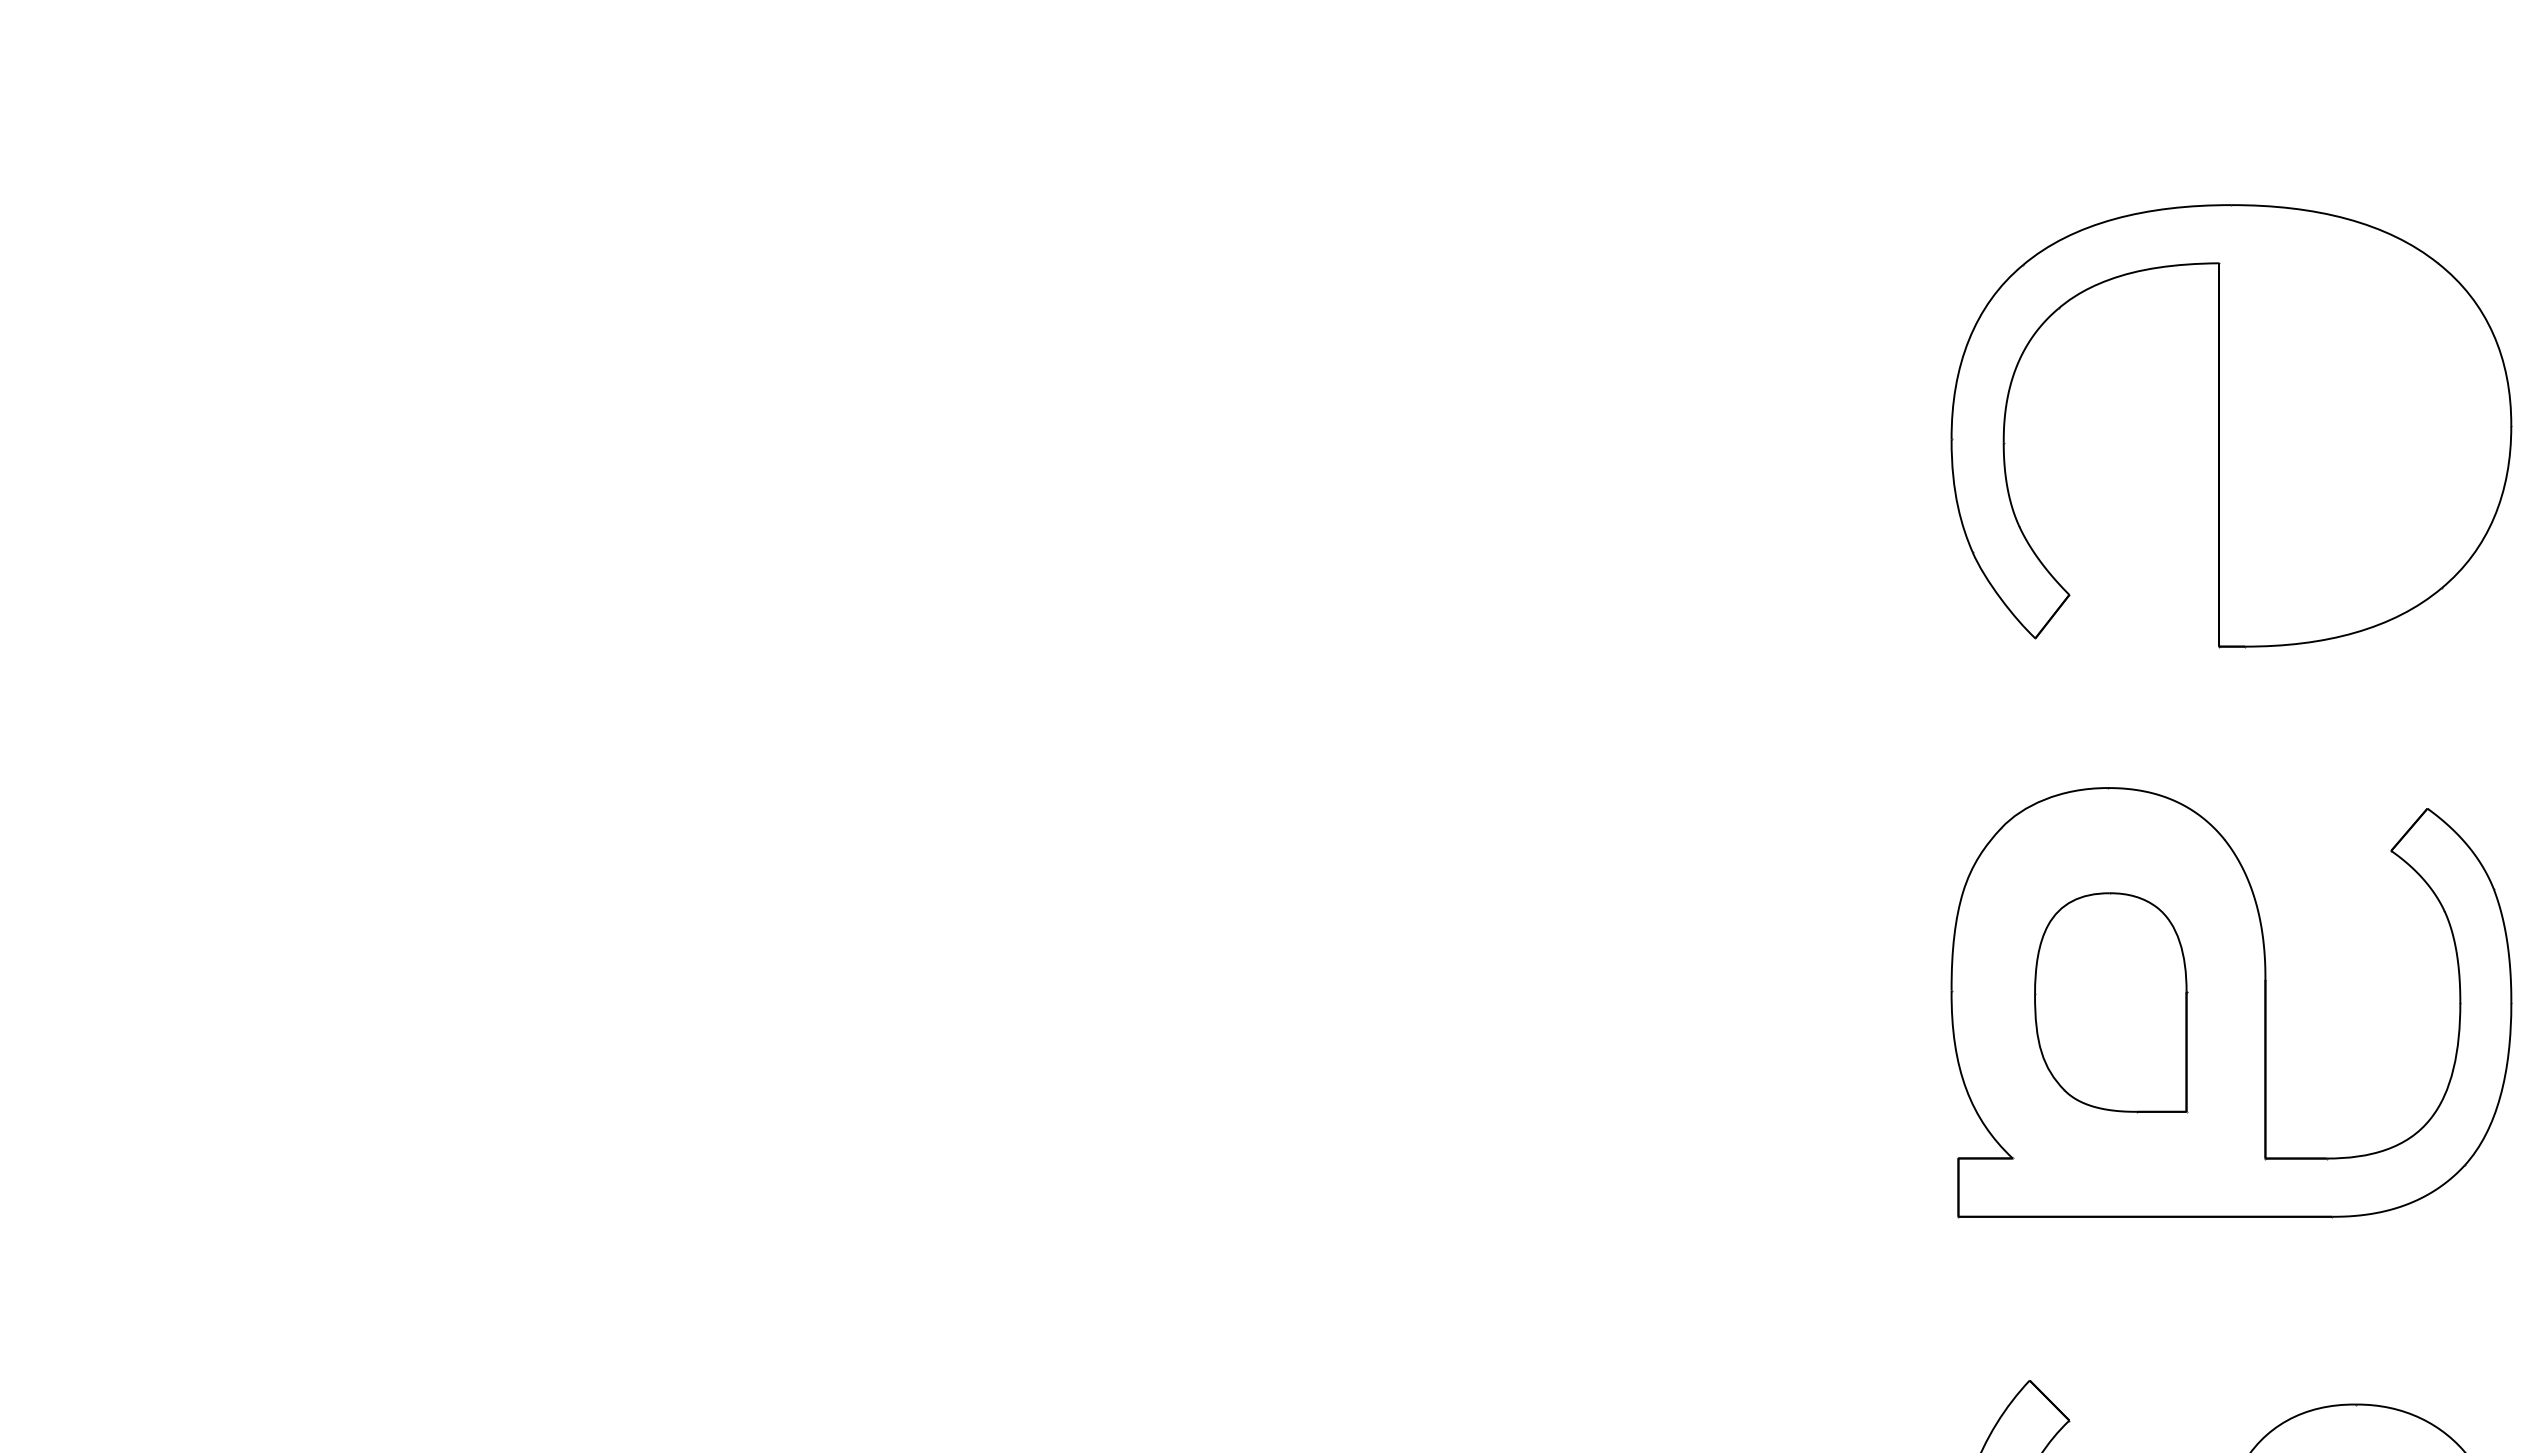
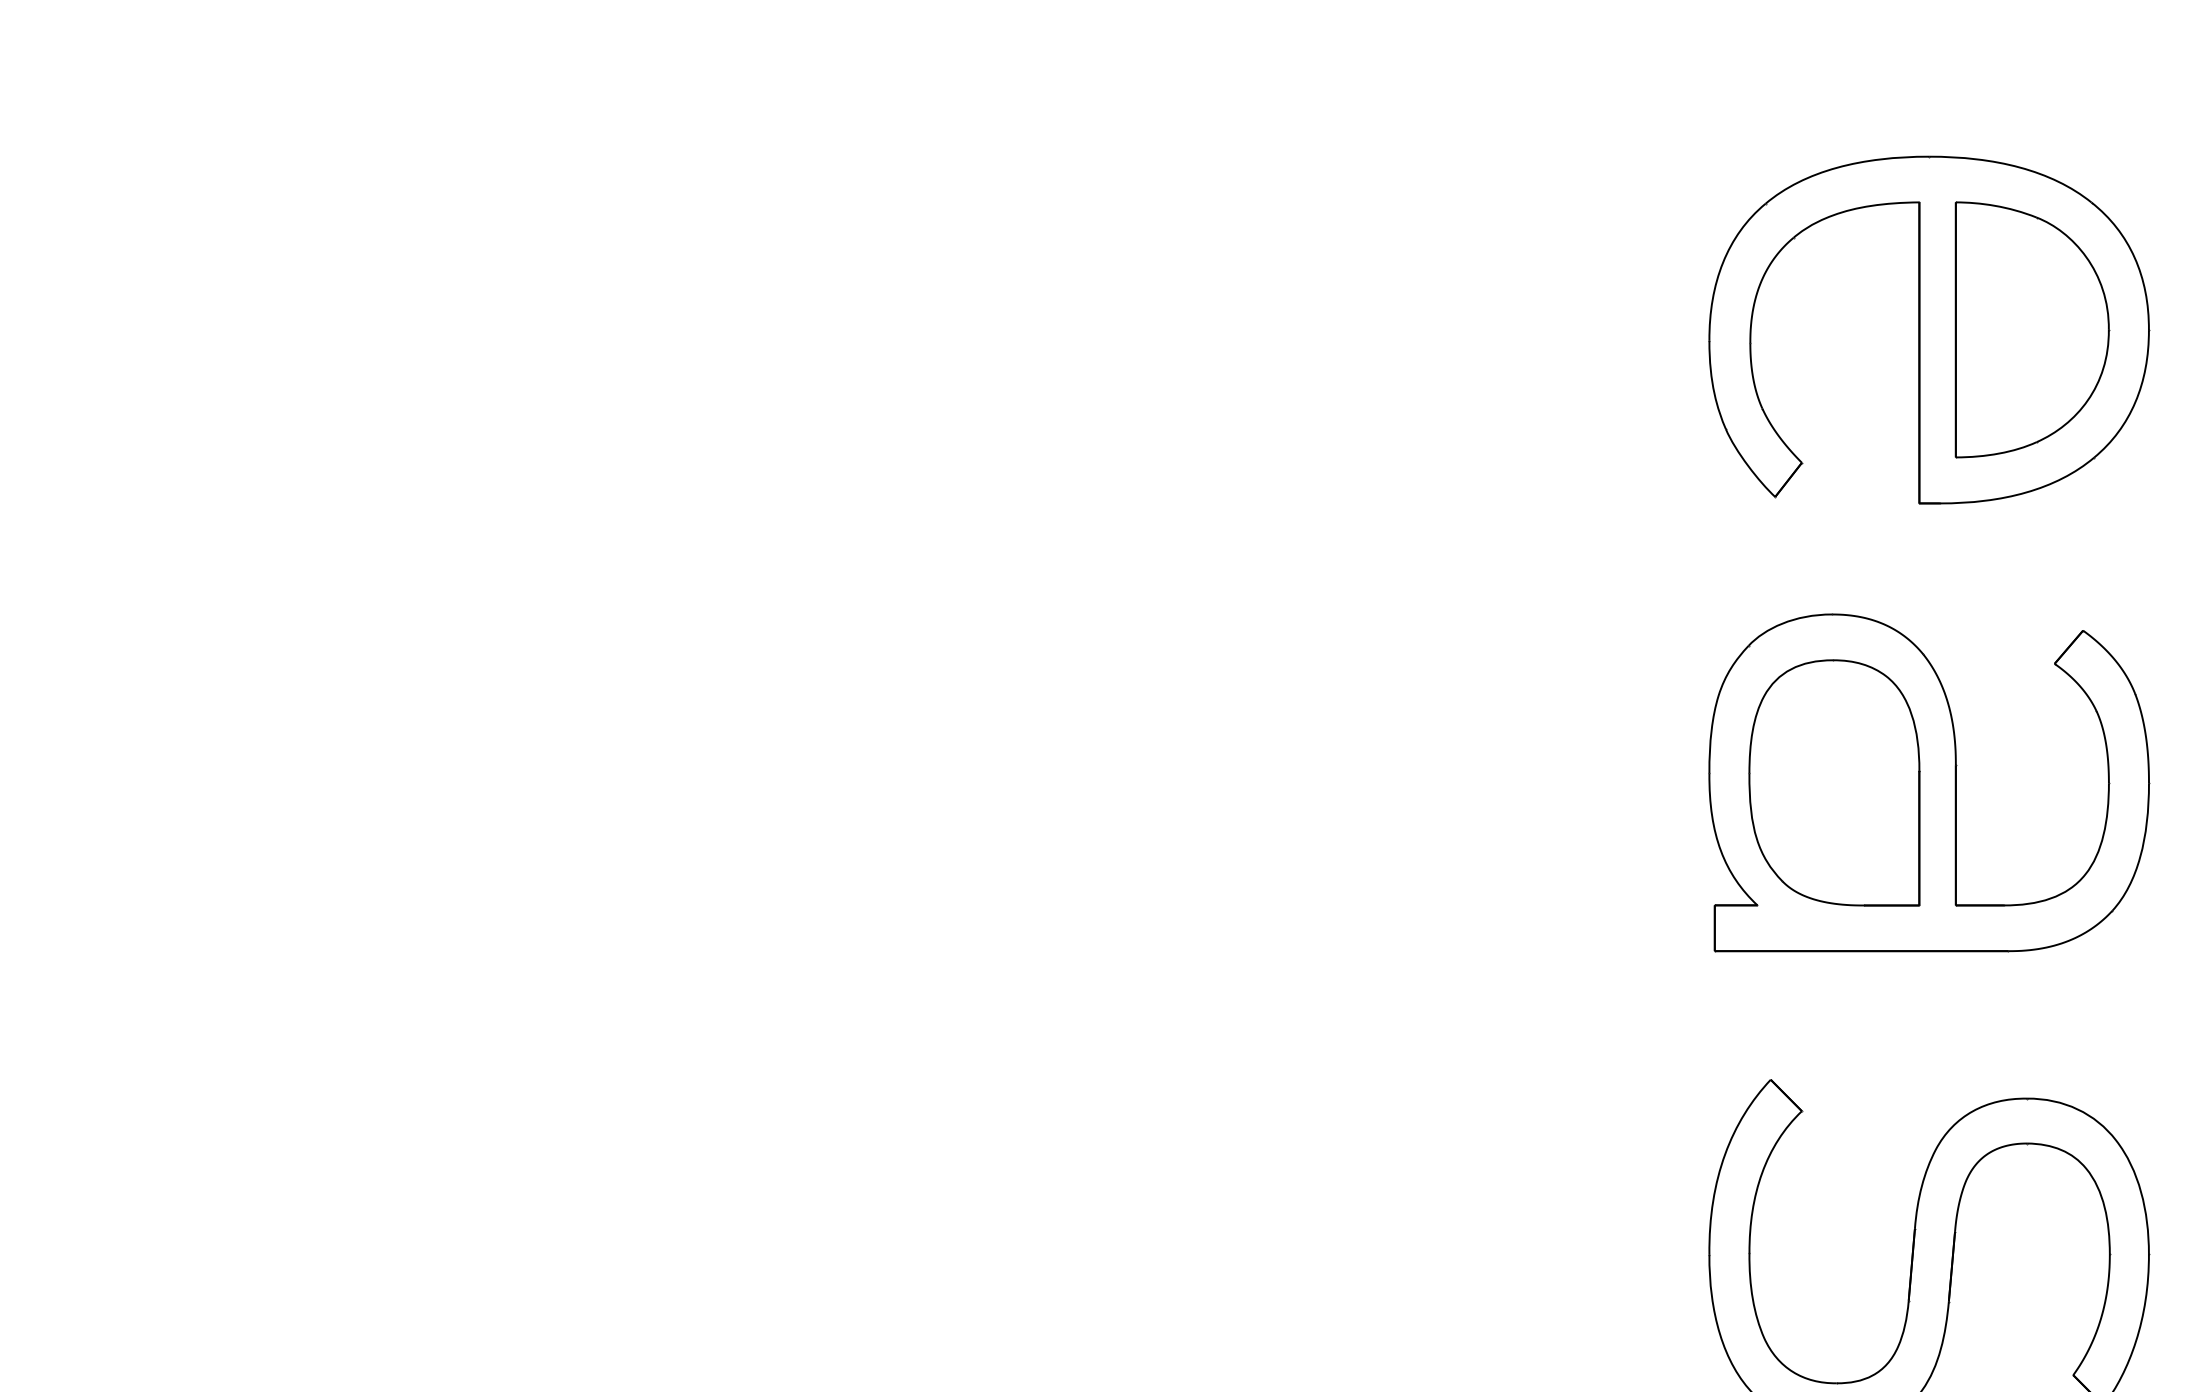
part: (2363, 425) -> (2032, 329), added
part: (2110, 1002) -> (1834, 782), size x1.43

